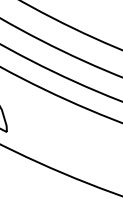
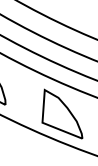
part: (78, 142) -> (62, 113), added

